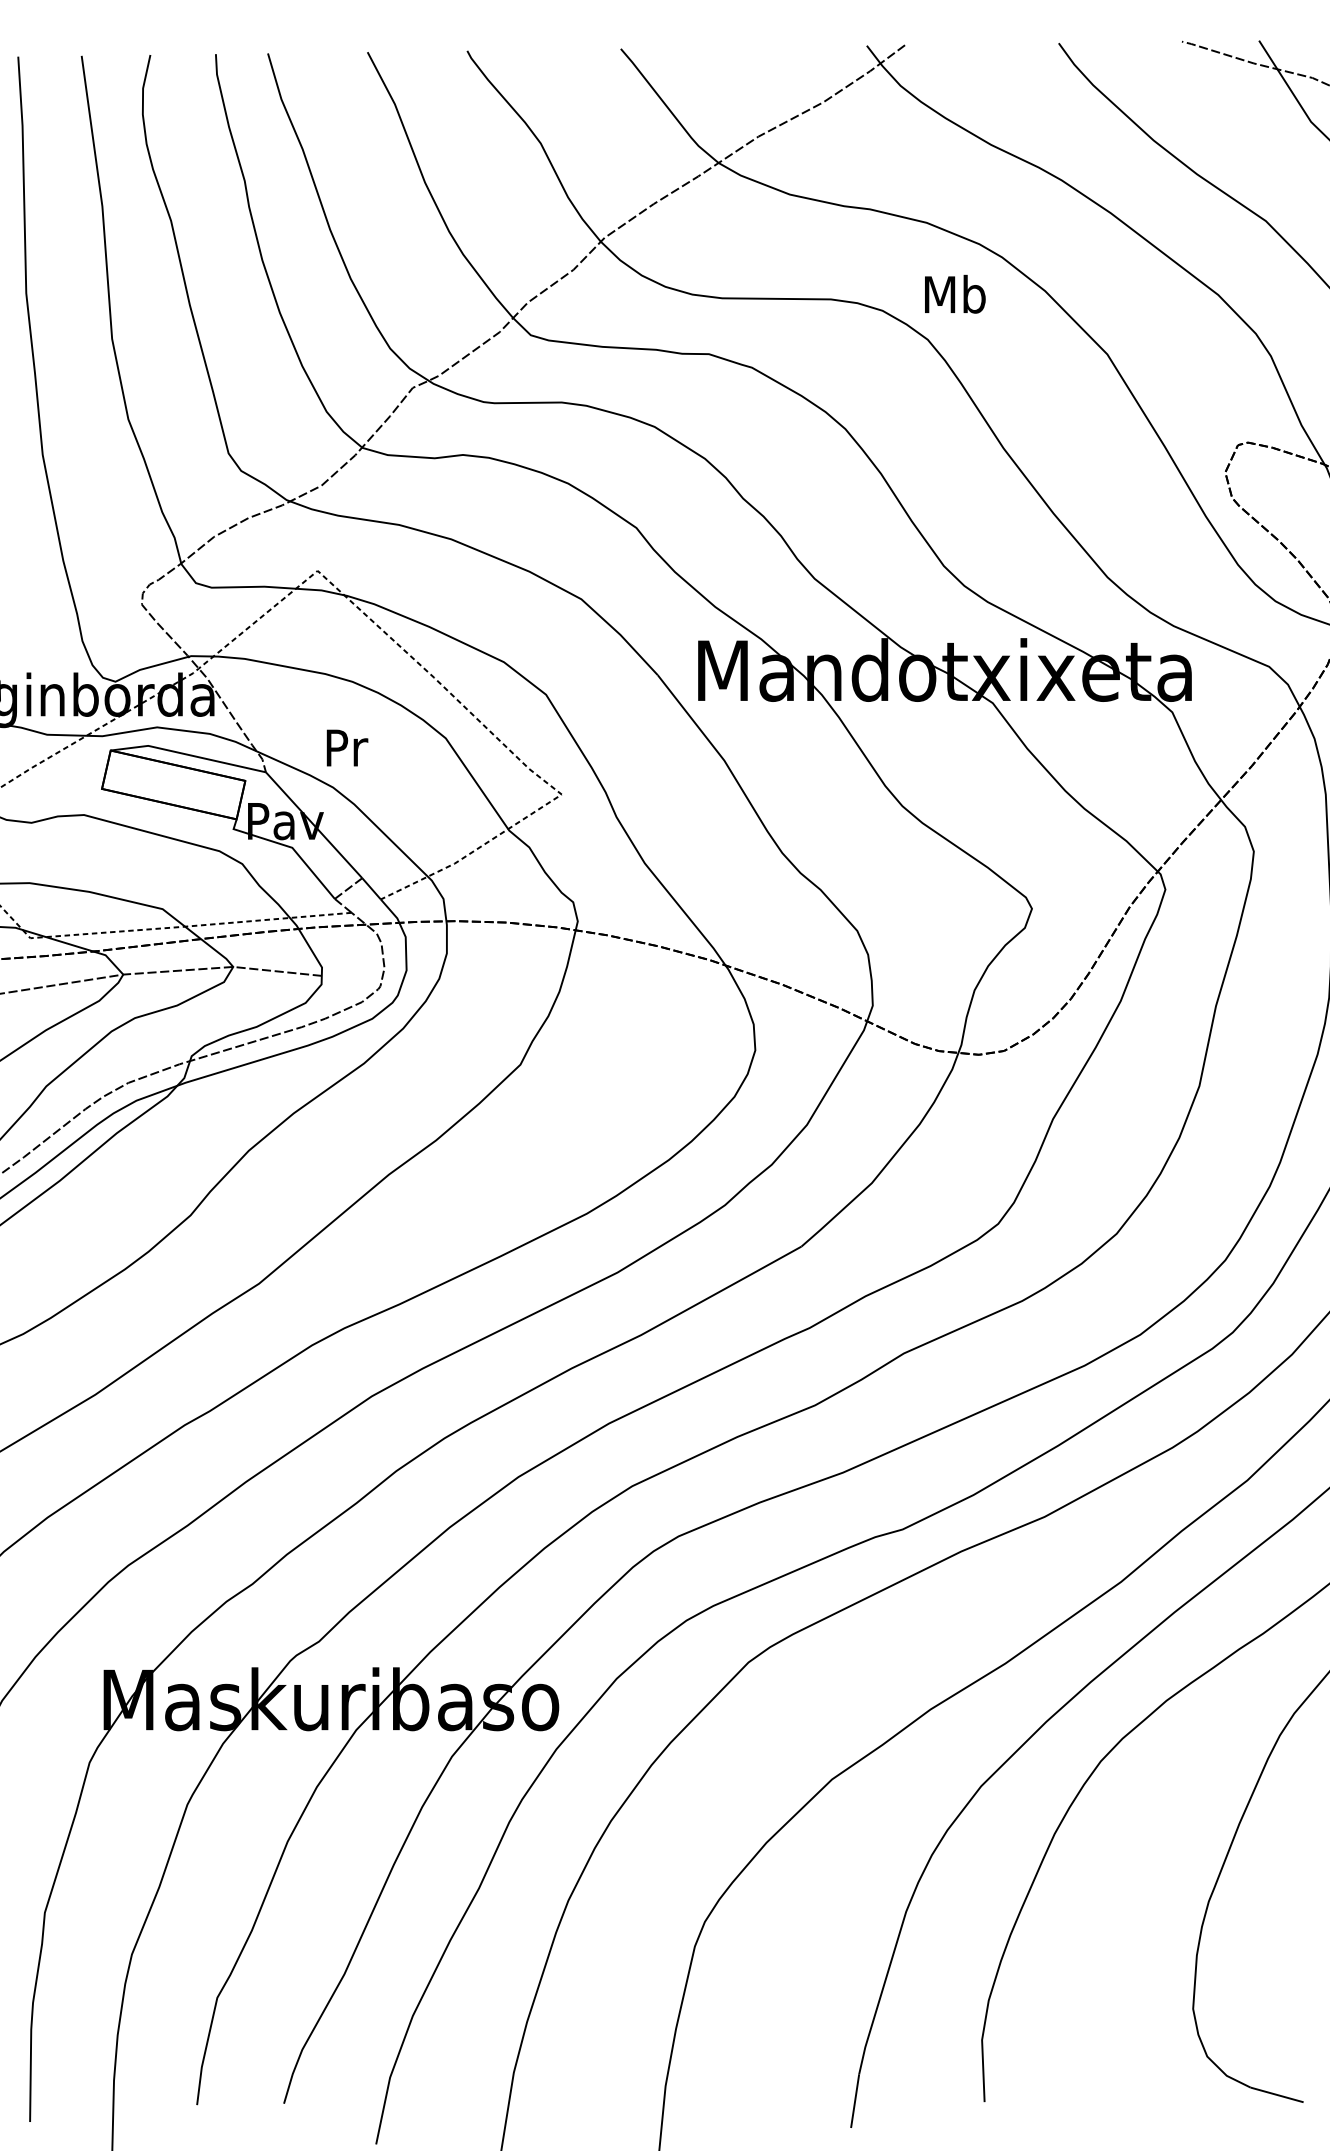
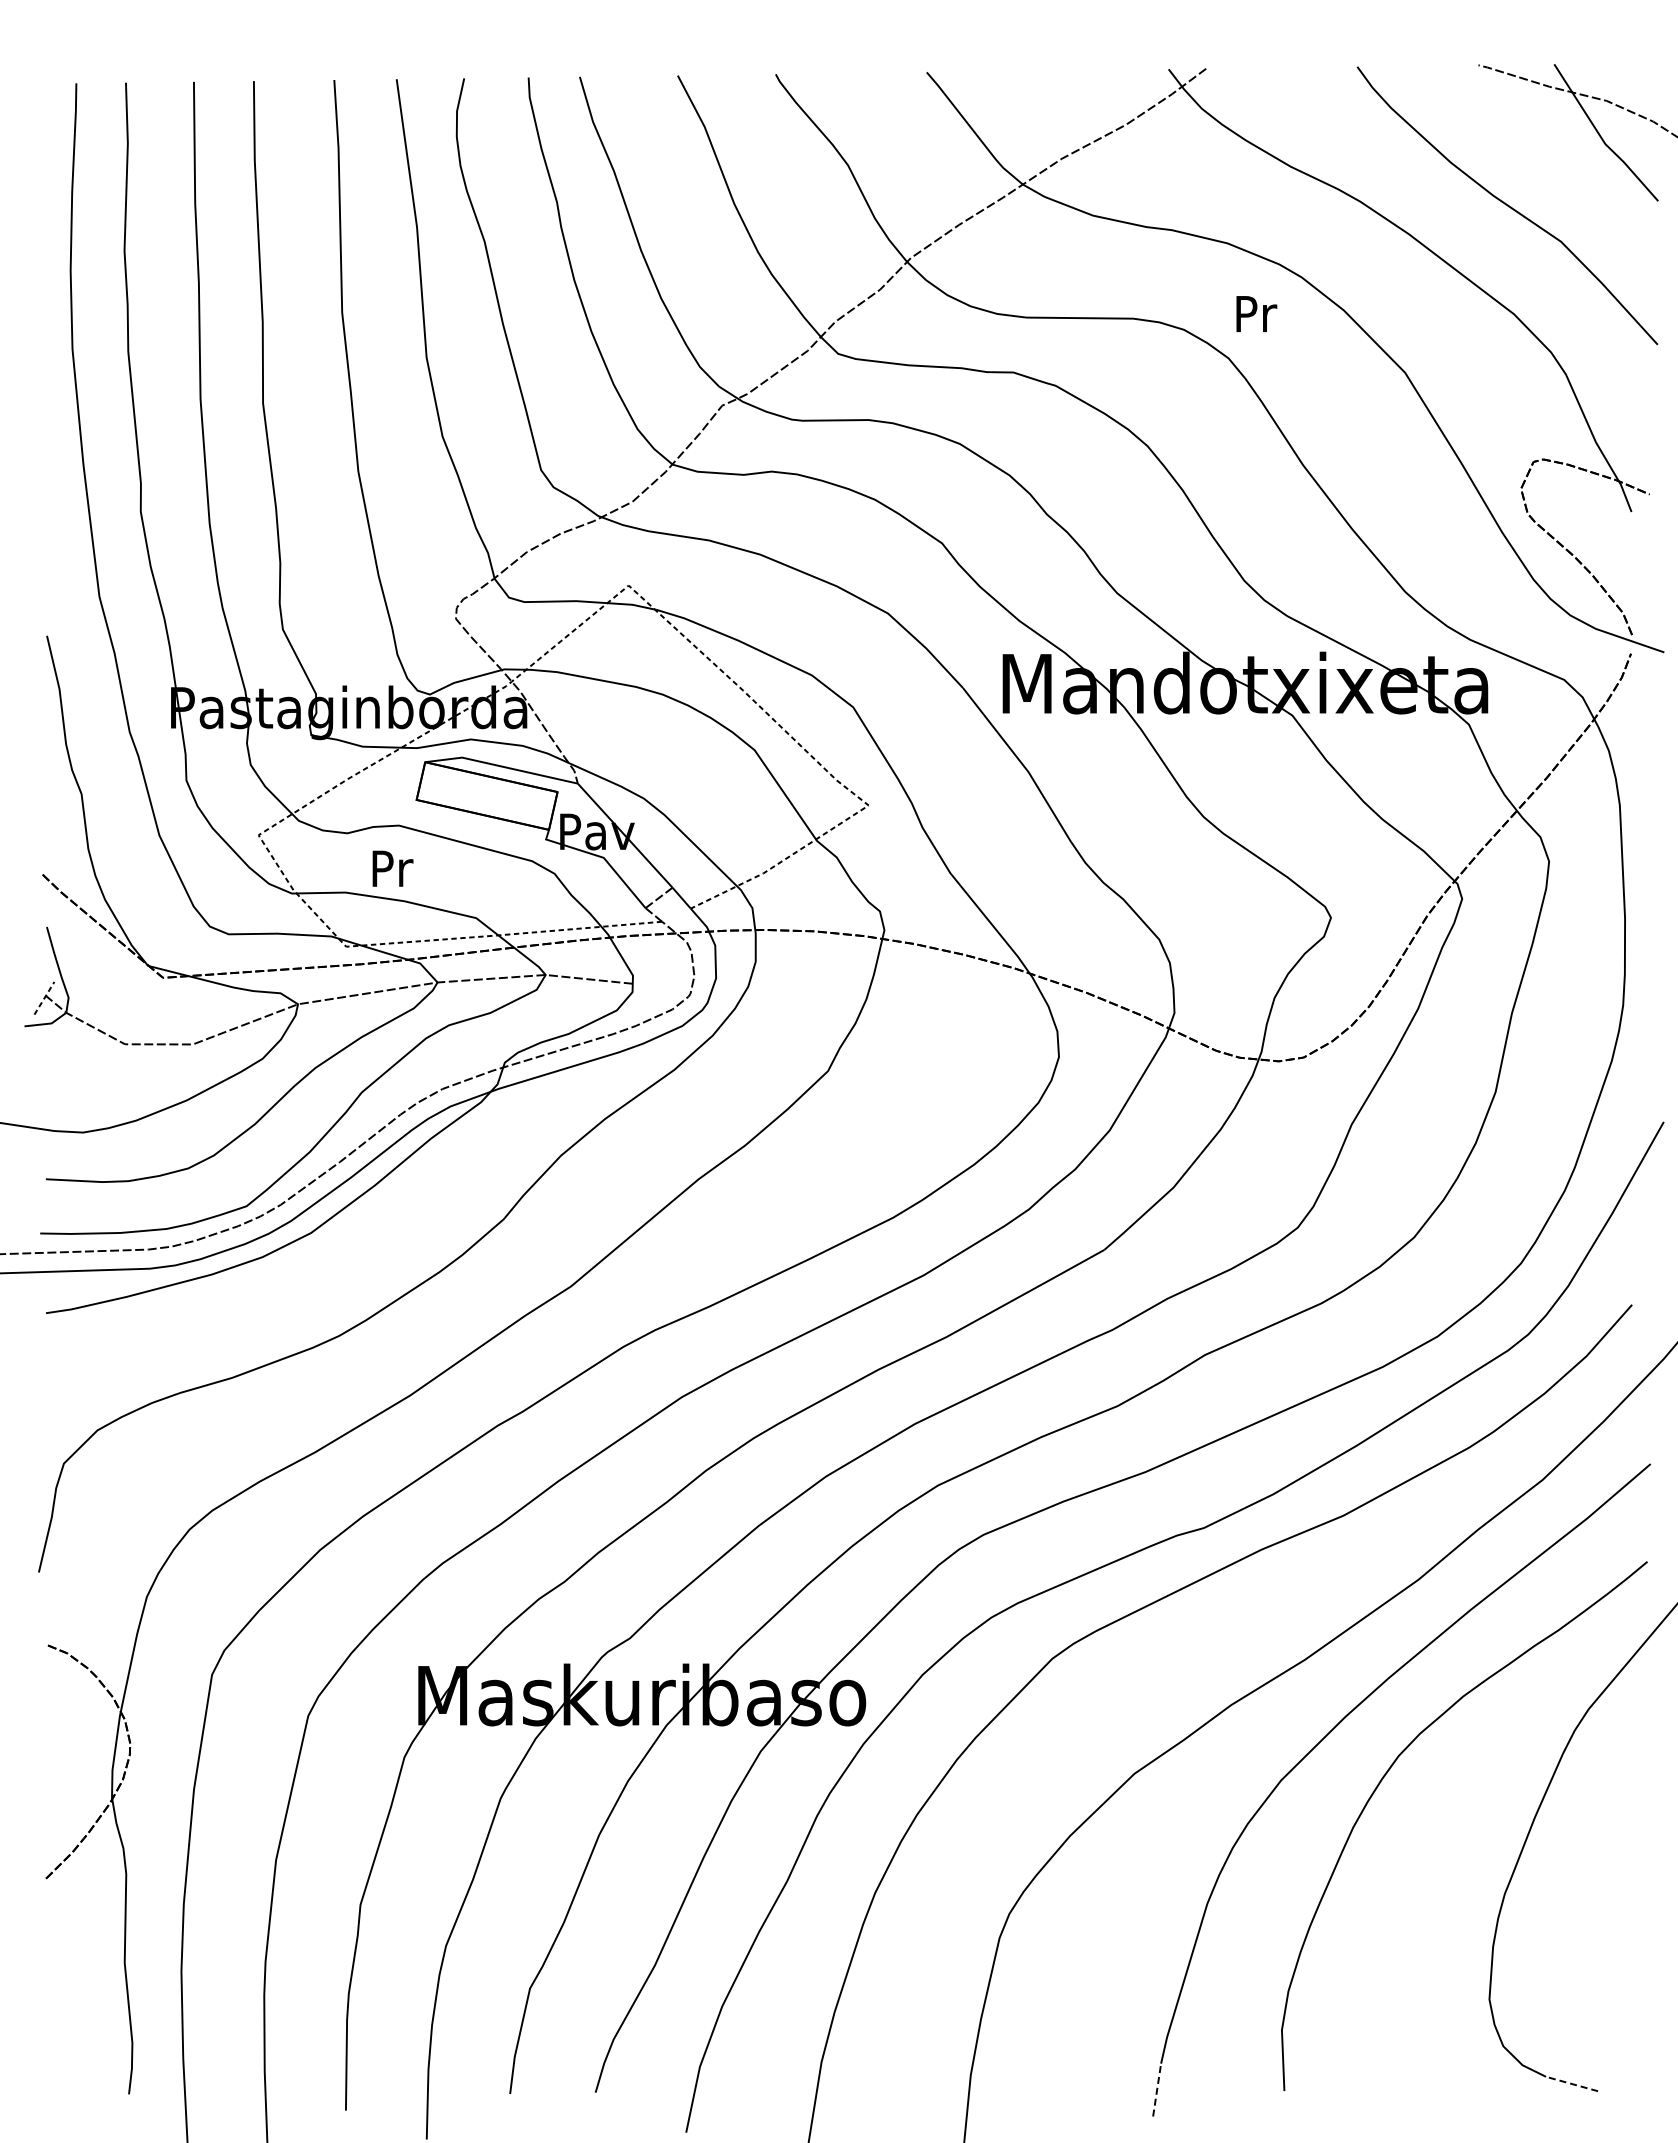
text: (955, 294) -> (1255, 313), Mb -> Pr
text: (346, 747) -> (392, 868), moved
line: (1277, 2095) -> (1572, 2084), solid -> dashed
line: (855, 2101) -> (1157, 2090), solid -> dashed

